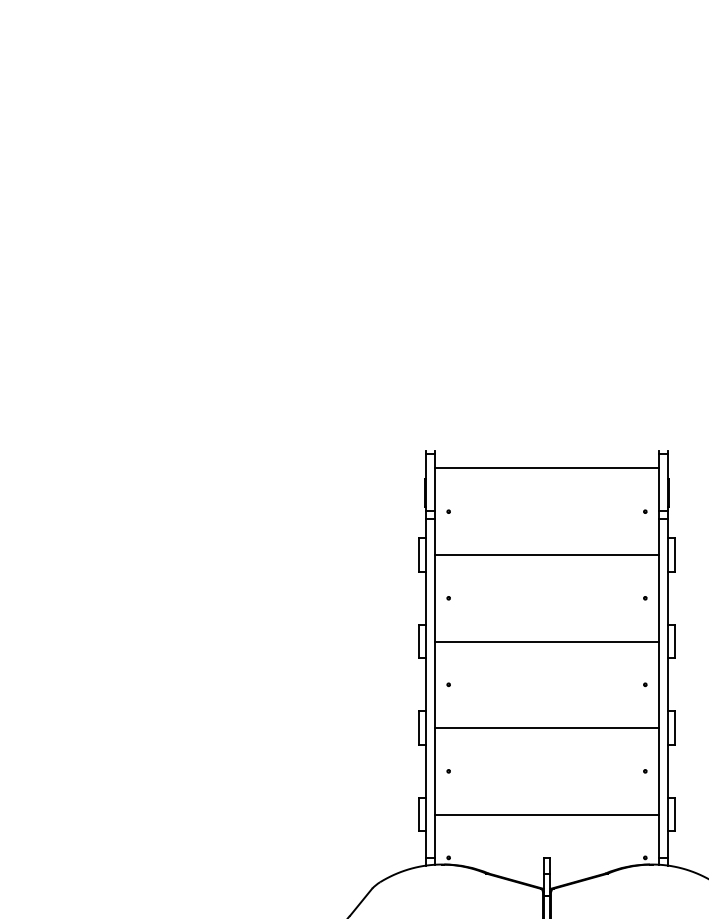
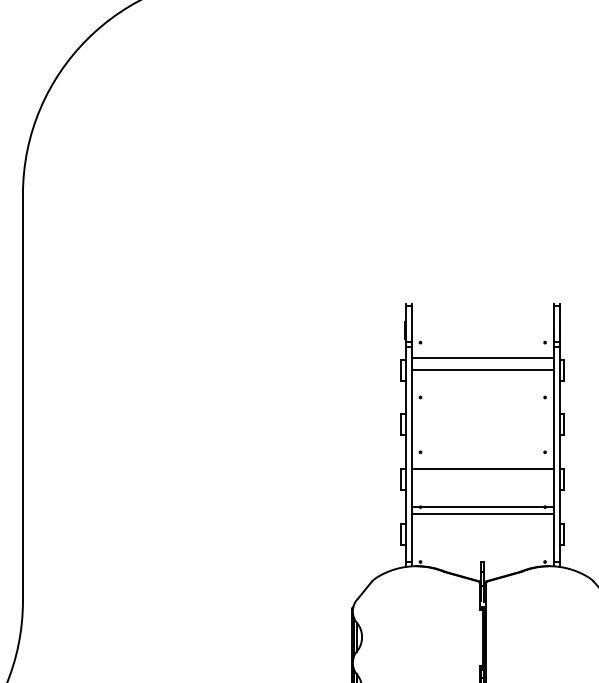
line: (546, 468) -> (482, 358), moved
line: (546, 640) -> (482, 468), moved
line: (546, 727) -> (482, 506), moved
line: (546, 814) -> (482, 513), moved

